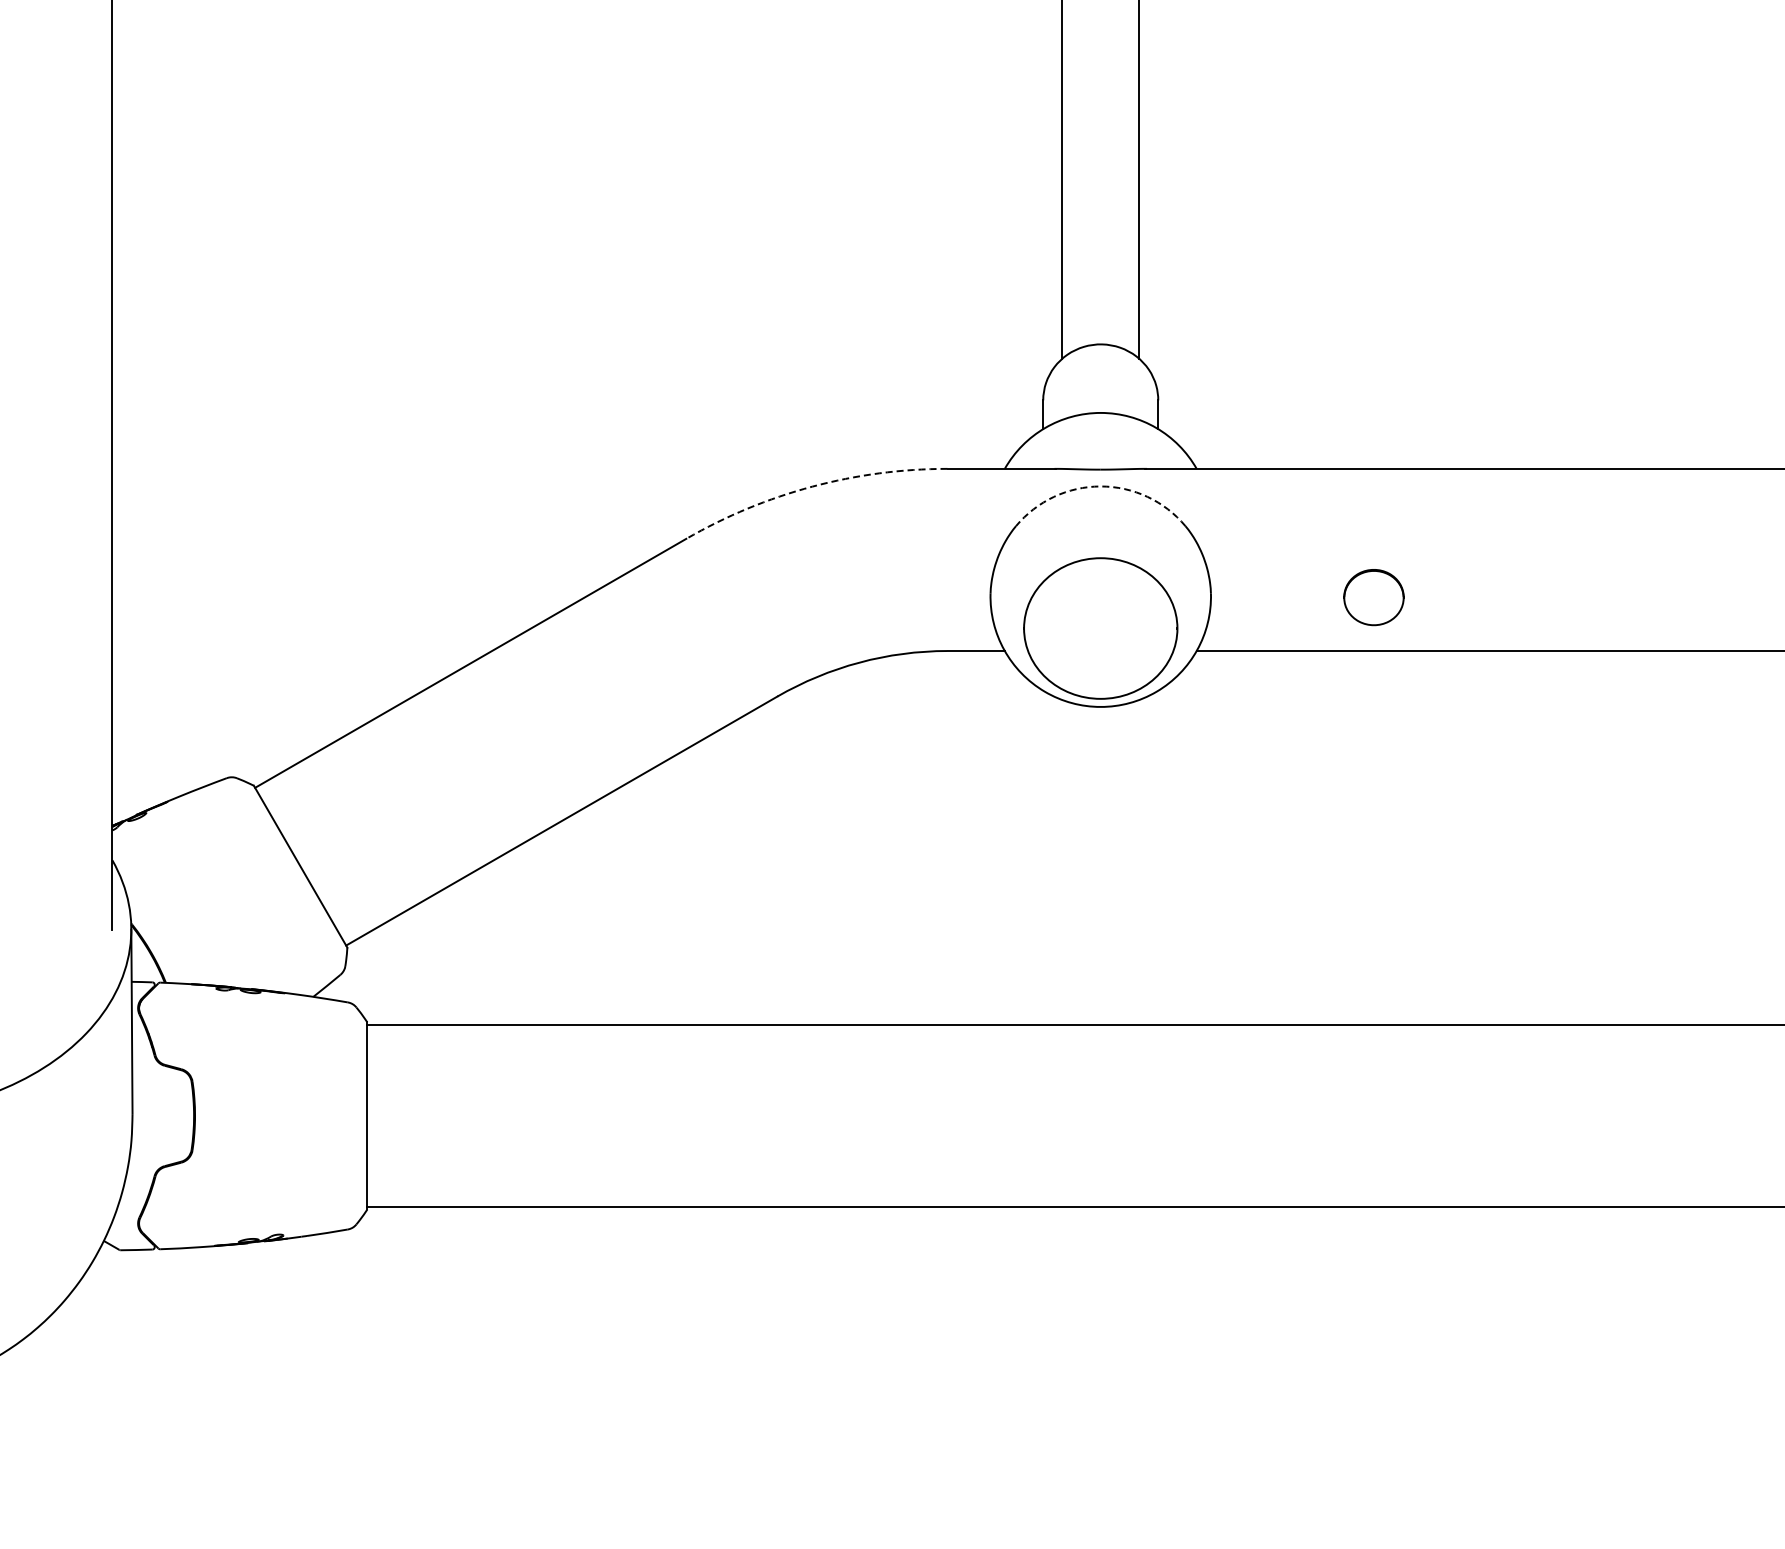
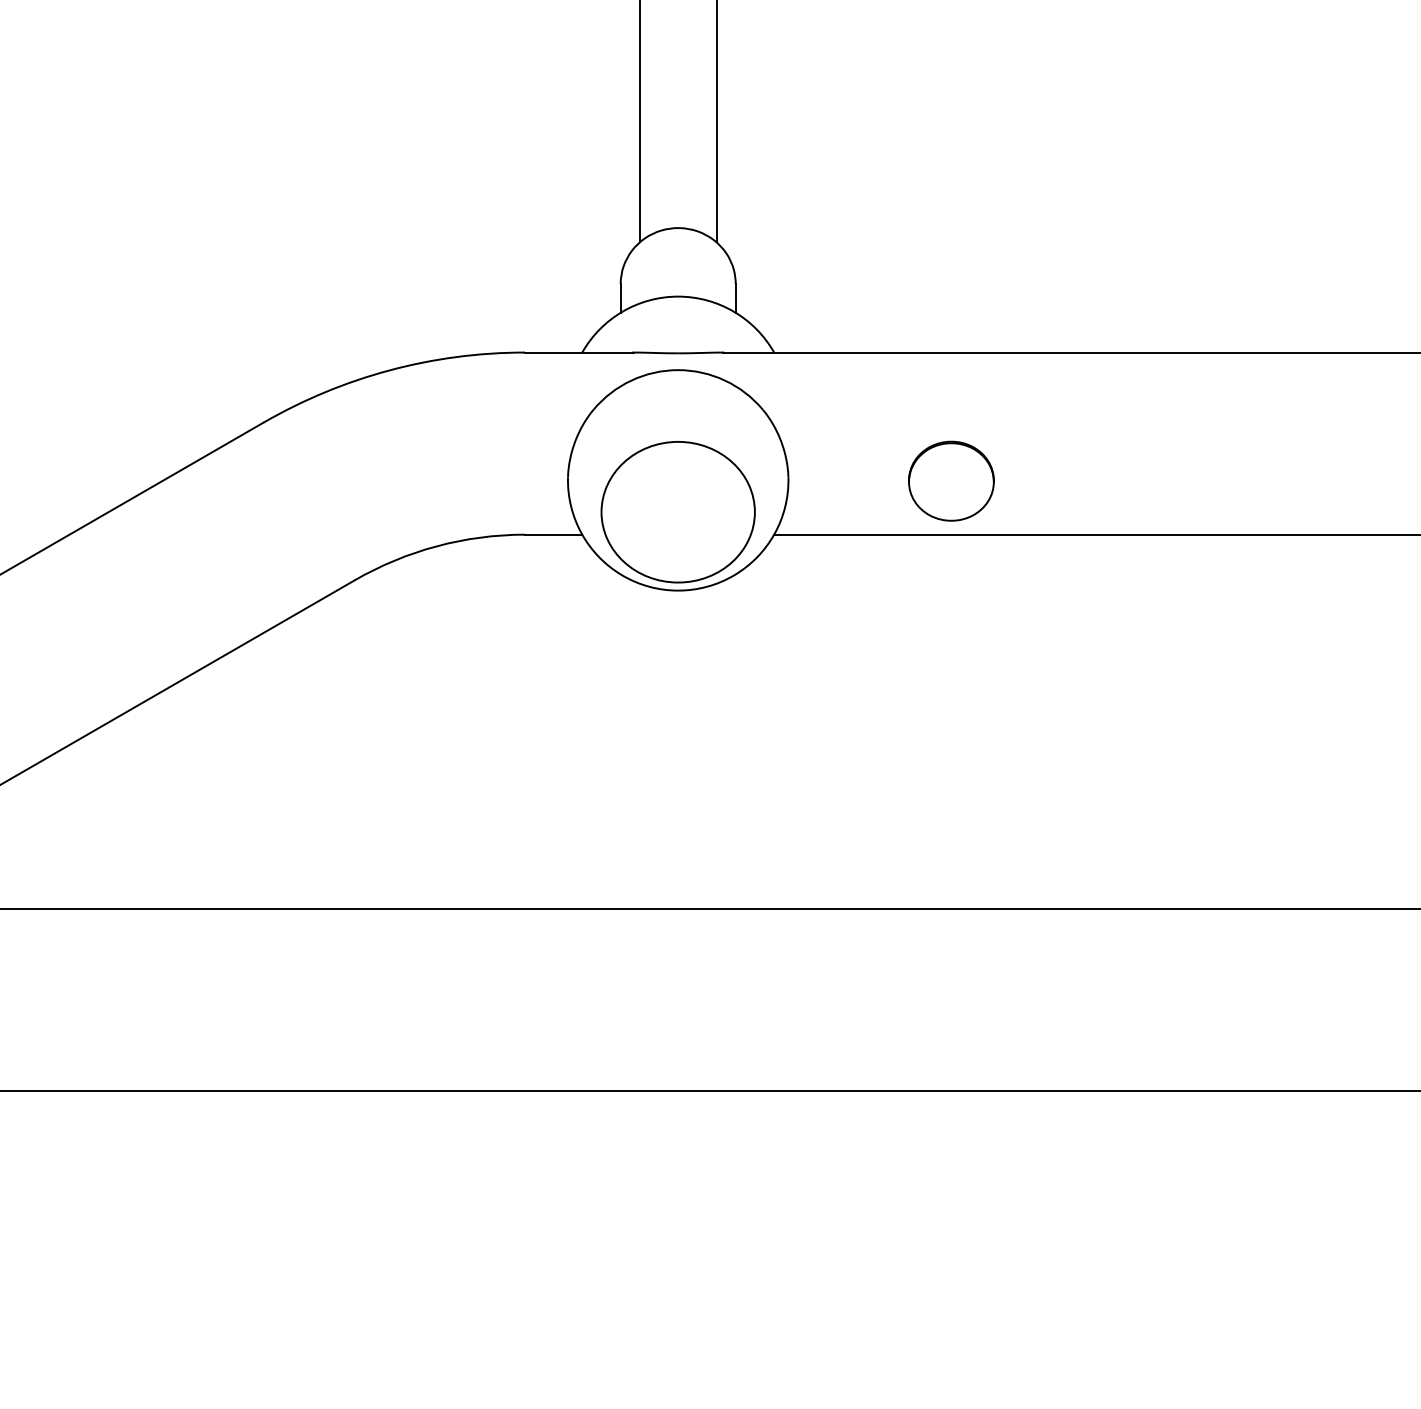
arc: (812, 486) -> (389, 370), dashed -> solid
arc: (1100, 486) -> (677, 370), dashed -> solid
part: (1373, 597) -> (950, 481), size x1.43

